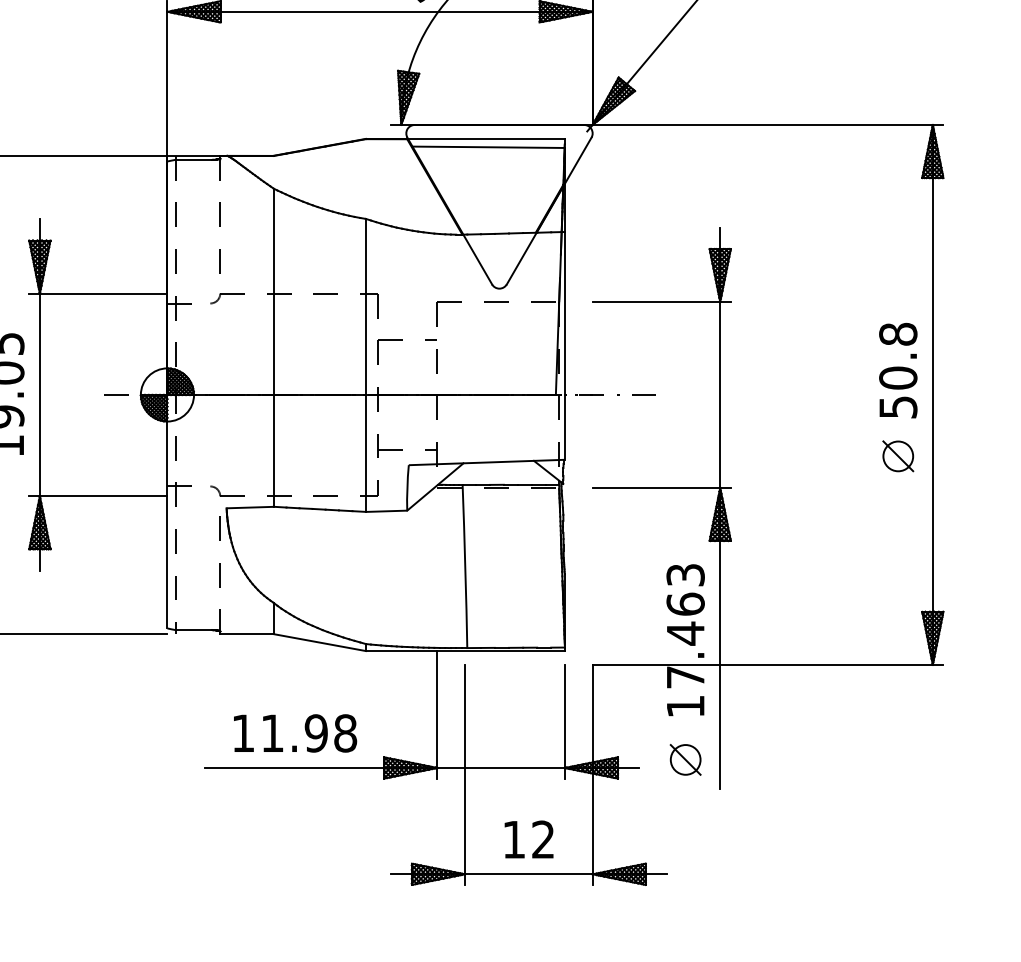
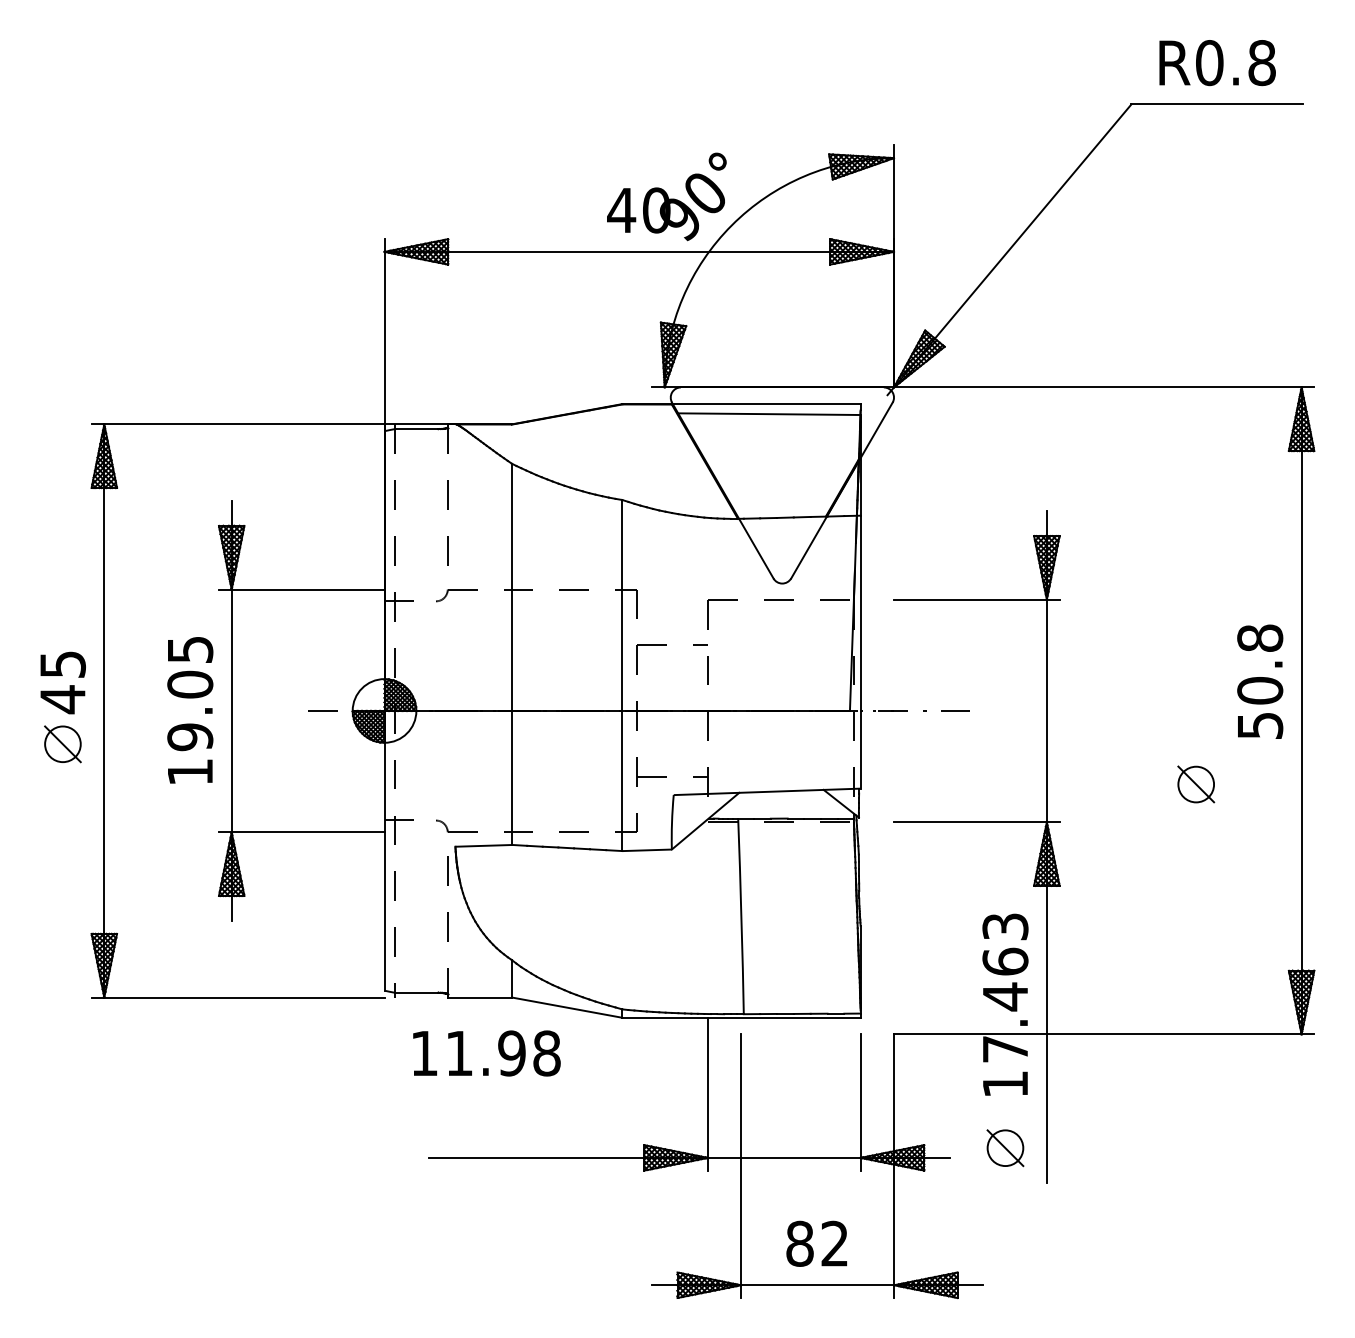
part: (898, 456) -> (1196, 784), moved
text: (295, 733) -> (486, 1053), moved
text: (513, 839) -> (799, 1243), 12 -> 82

